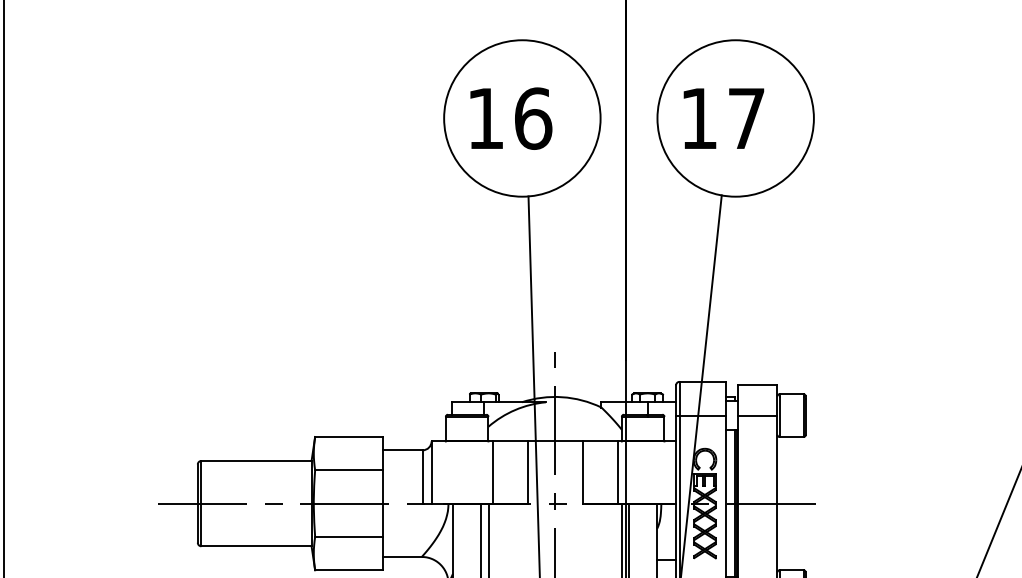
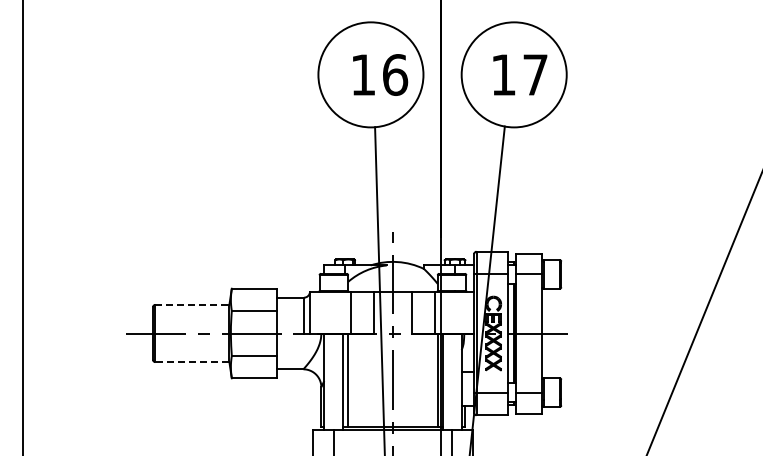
text: (511, 117) -> (380, 74), moved
text: (724, 117) -> (520, 74), moved
line: (256, 460) -> (192, 304), solid -> dashed
line: (255, 546) -> (191, 362), solid -> dashed

